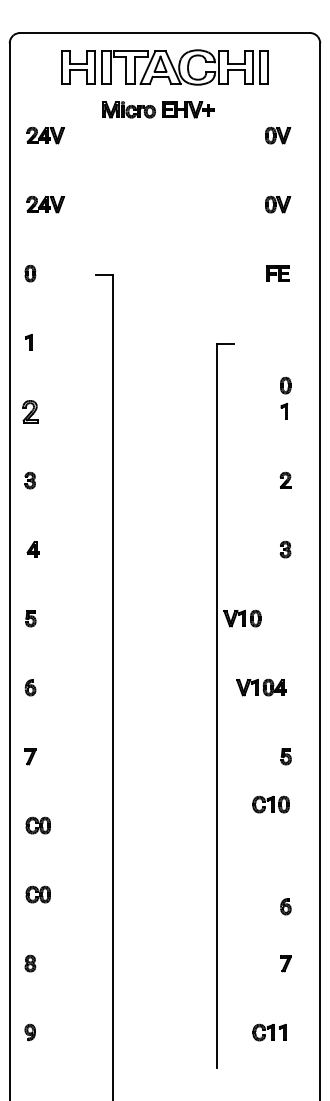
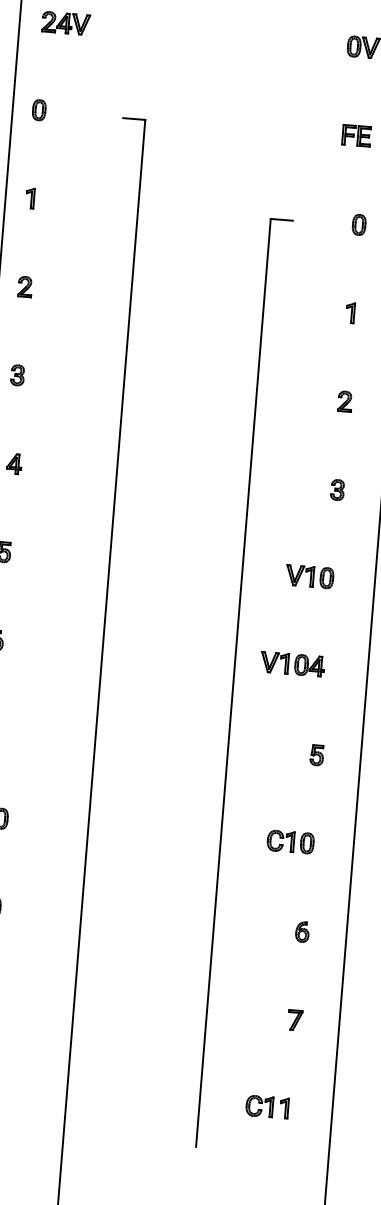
part: (285, 385) -> (358, 224), moved
part: (30, 410) -> (25, 285), size x0.71
part: (242, 618) -> (309, 576), moved
part: (270, 804) -> (289, 841), moved
part: (285, 906) -> (302, 931), moved

